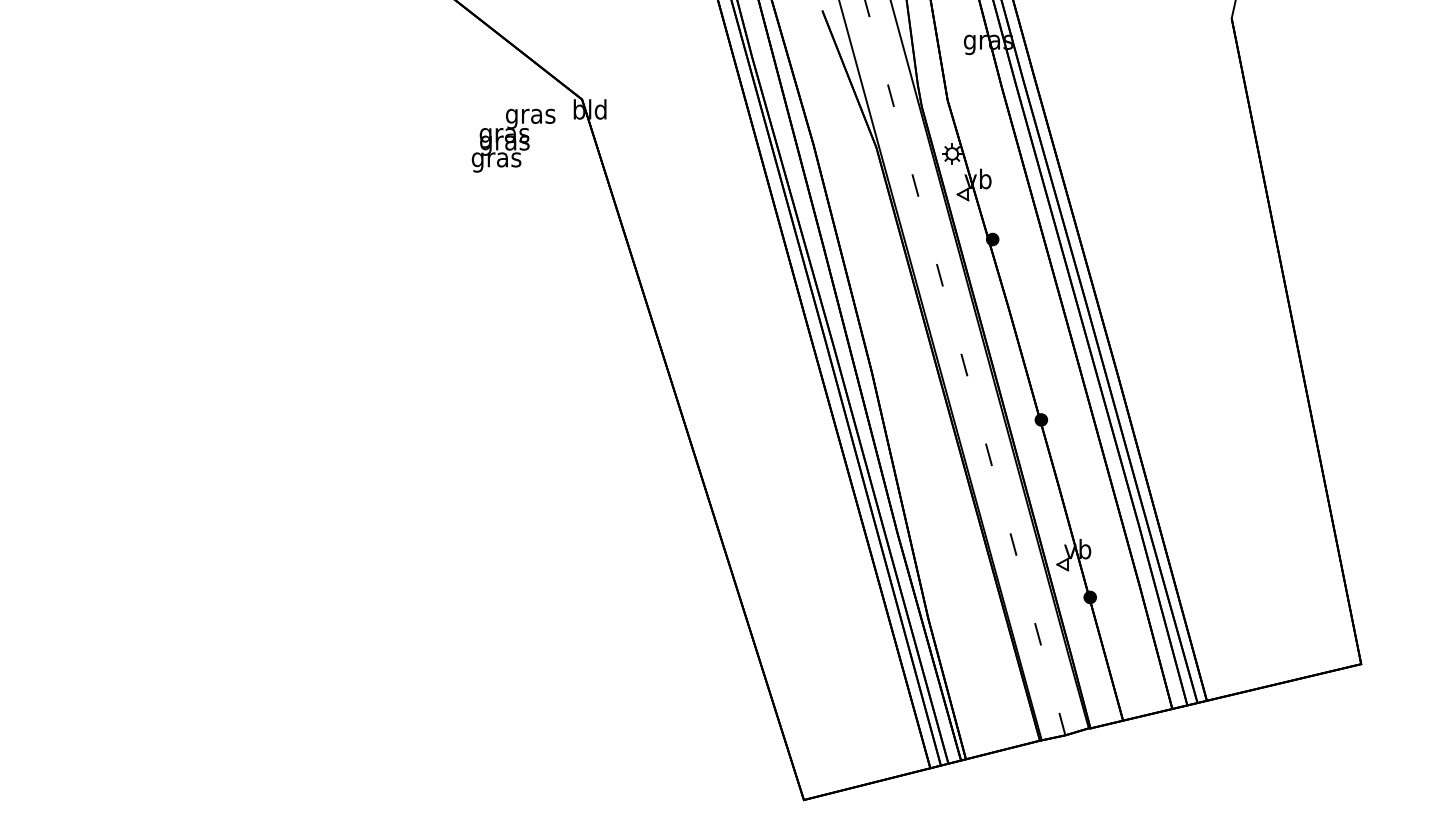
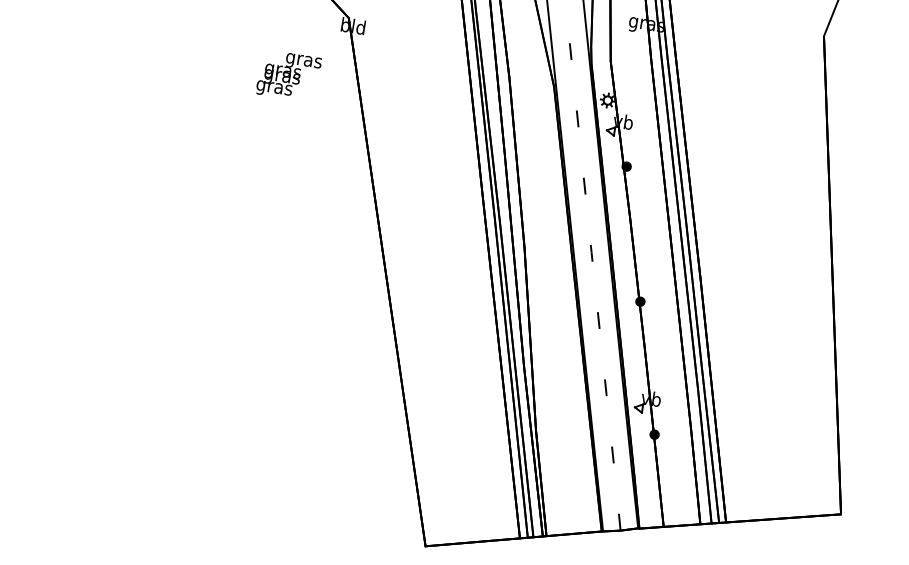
text: (513, 140) -> (288, 75), moved

